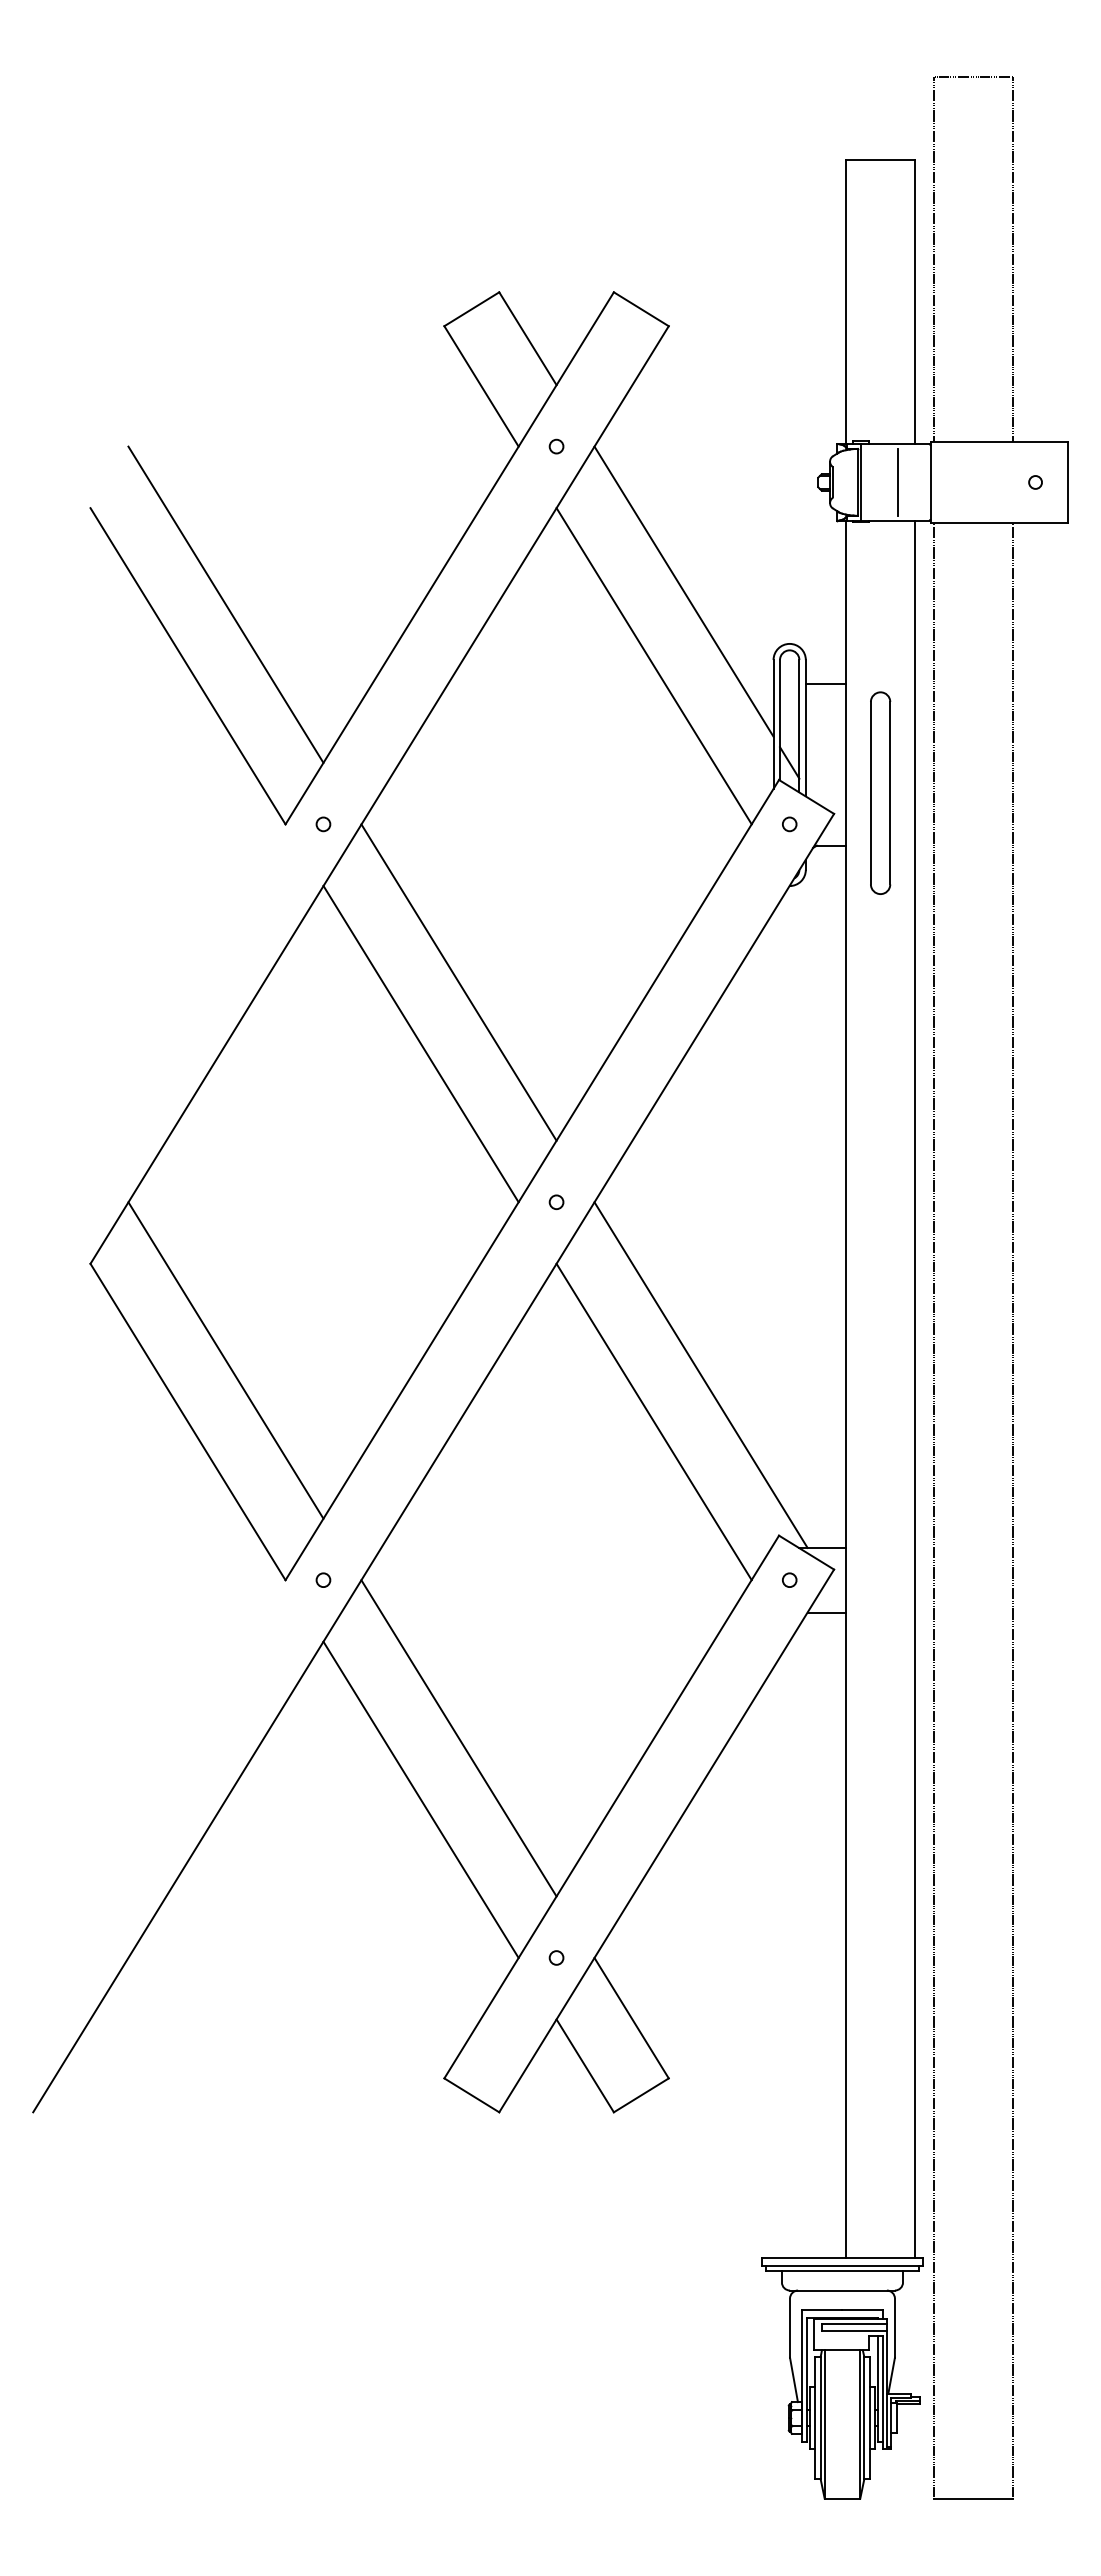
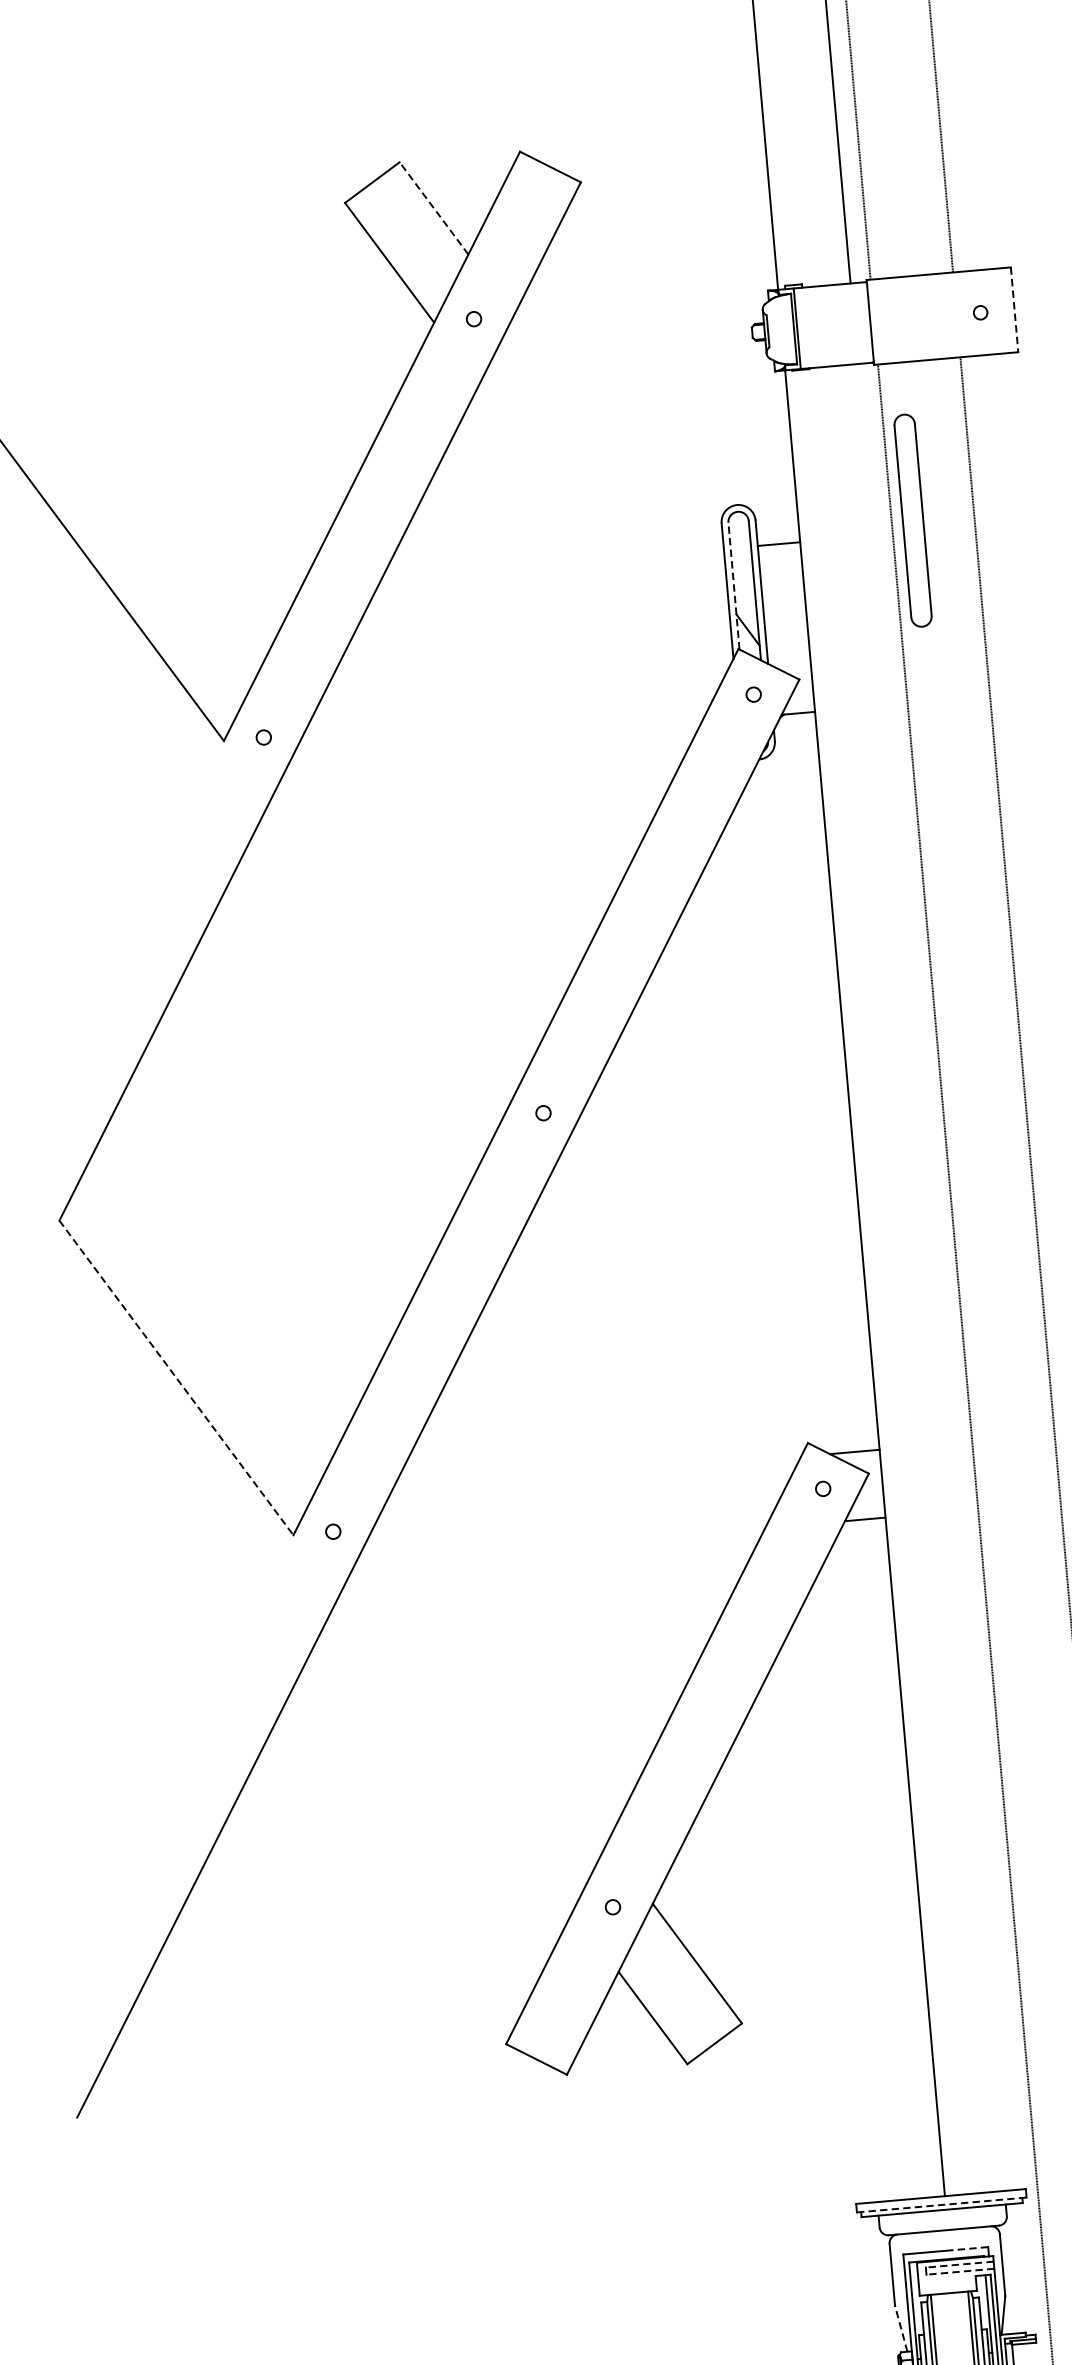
line: (527, 338) -> (433, 208), solid -> dashed
line: (898, 481) -> (836, 324), removed
line: (1067, 482) -> (1014, 309), solid -> dashed
line: (683, 591) -> (620, 459), removed
line: (225, 604) -> (140, 515), removed
line: (653, 666) -> (596, 541), removed
line: (780, 719) -> (734, 585), solid -> dashed
part: (880, 792) -> (912, 519), moved
line: (458, 982) -> (420, 891), removed
line: (420, 1043) -> (385, 958), removed
line: (225, 1360) -> (210, 1309), removed
line: (700, 1374) -> (710, 1280), removed
line: (915, 1389) -> (937, 1276), removed
line: (653, 1421) -> (665, 1334), removed
line: (188, 1422) -> (176, 1378), solid -> dashed
line: (458, 1738) -> (489, 1685), removed
line: (420, 1799) -> (455, 1753), removed
line: (842, 2266) -> (941, 2205), solid -> dashed
line: (862, 2309) -> (966, 2248), solid -> dashed
line: (854, 2324) -> (959, 2265), solid -> dashed
line: (854, 2330) -> (960, 2271), solid -> dashed
line: (793, 2379) -> (900, 2328), solid -> dashed

